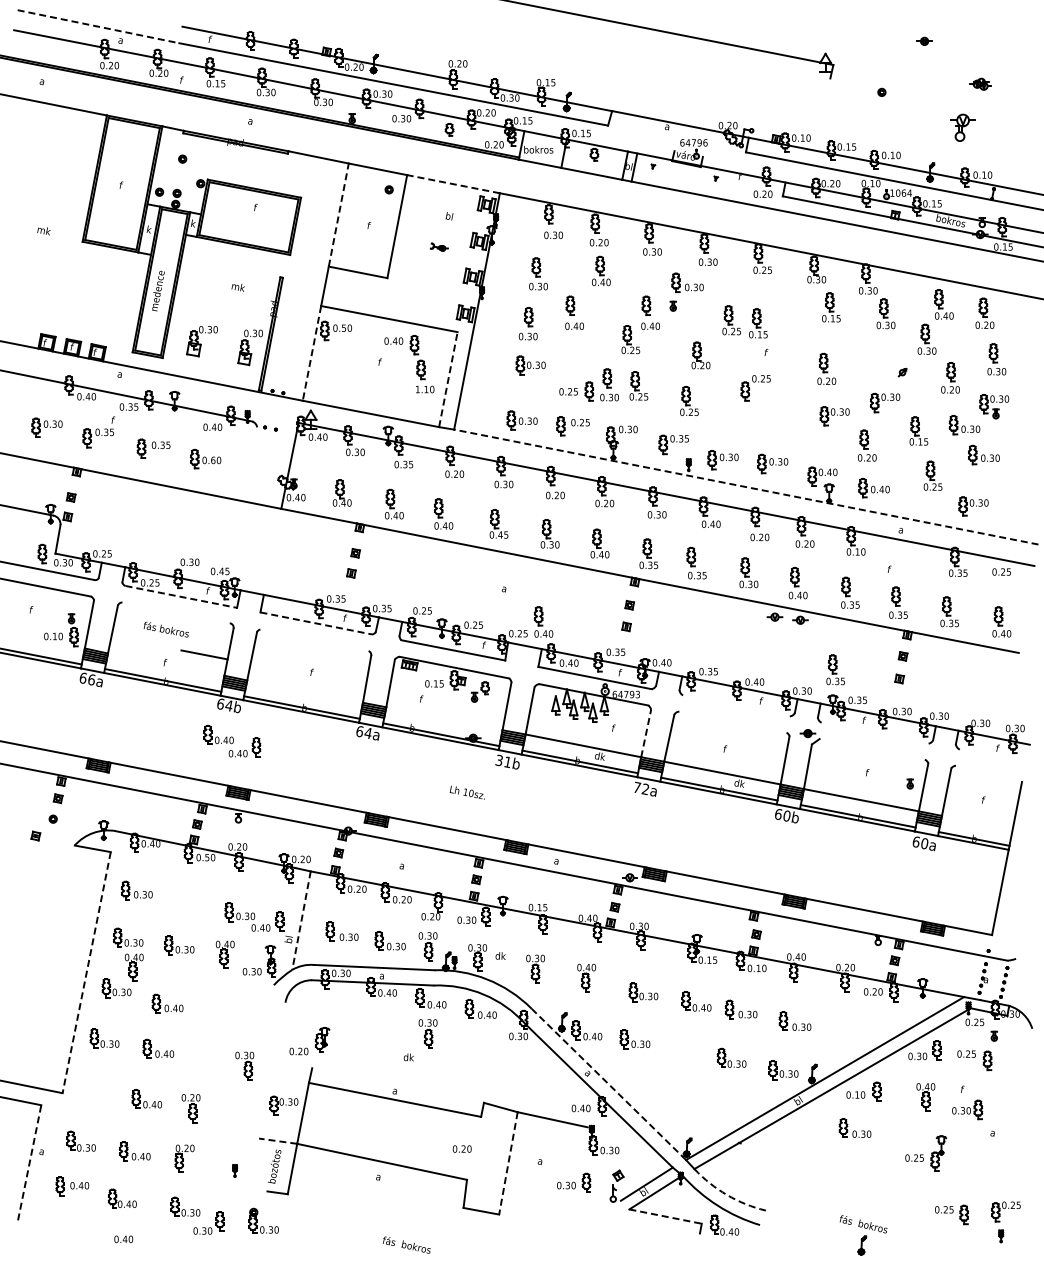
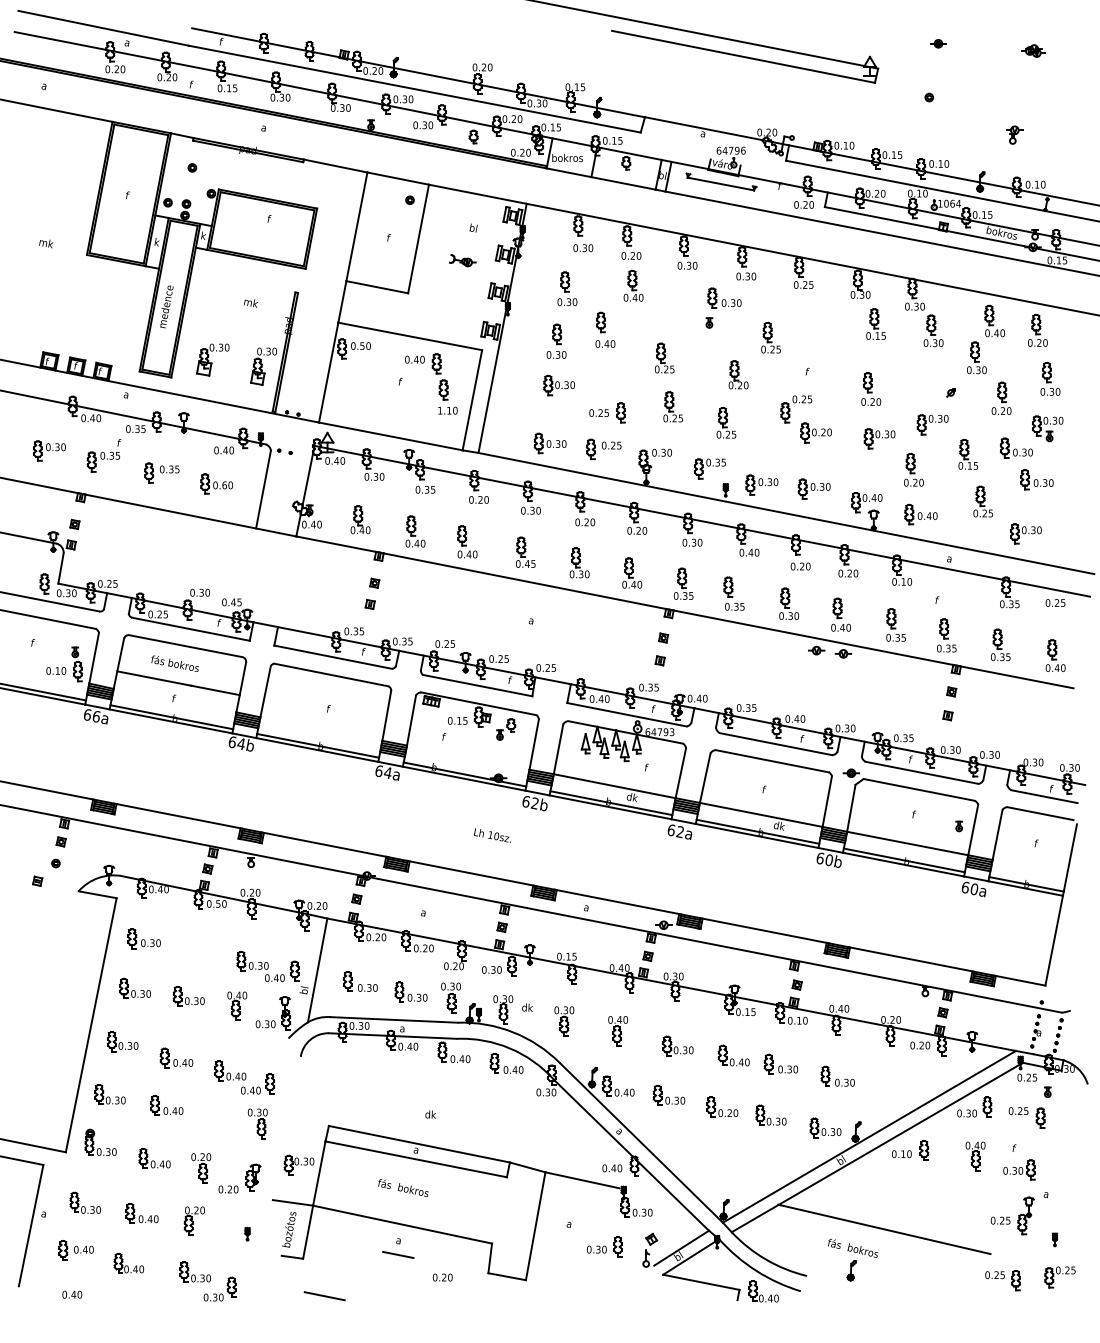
line: (98, 26) -> (103, 28), dashed -> solid
part: (924, 40) -> (938, 42), moved
line: (705, 53) -> (743, 56), added
part: (980, 83) -> (1033, 50), moved
part: (962, 128) -> (1014, 135), size x0.62
line: (683, 174) -> (720, 184), added
line: (453, 184) -> (477, 194), dashed -> solid
line: (338, 215) -> (356, 227), dashed -> solid
part: (439, 247) -> (463, 261), size x1.43
part: (650, 312) -> (685, 329), removed
part: (758, 323) -> (799, 341), removed
line: (311, 353) -> (328, 372), dashed -> solid
line: (448, 379) -> (472, 400), dashed -> solid
part: (609, 384) -> (642, 405), removed
part: (774, 410) -> (816, 432), added
line: (250, 464) -> (263, 489), added
line: (746, 487) -> (786, 513), dashed -> solid
line: (181, 596) -> (191, 628), dashed -> solid
line: (175, 612) -> (184, 645), added
part: (543, 621) -> (572, 655), removed
line: (316, 623) -> (333, 657), dashed -> solid
line: (314, 640) -> (331, 675), added
line: (146, 643) -> (154, 678), added
part: (835, 669) -> (880, 705), removed
line: (736, 705) -> (776, 743), added
line: (732, 721) -> (771, 760), added
line: (874, 732) -> (921, 772), added
line: (646, 733) -> (681, 773), dashed -> solid
part: (232, 740) -> (244, 1076), moved
line: (871, 749) -> (918, 790), added
line: (990, 755) -> (1043, 796), added
text: (503, 760) -> (530, 801), 31b -> 62b
line: (987, 771) -> (1040, 813), added
text: (637, 787) -> (671, 830), 72a -> 62a
line: (301, 921) -> (317, 971), dashed -> solid
part: (133, 967) -> (140, 1019), removed
line: (86, 972) -> (91, 1025), dashed -> solid
part: (427, 1033) -> (450, 1089), removed
part: (309, 1041) -> (239, 1178), moved
part: (685, 1049) -> (722, 1106), added
line: (609, 1084) -> (642, 1143), dashed -> solid
line: (397, 1085) -> (418, 1144), added
part: (854, 1127) -> (900, 1188), removed
line: (277, 1141) -> (292, 1203), dashed -> solid
text: (461, 1148) -> (441, 1276), moved
part: (926, 1153) -> (1013, 1215), moved
line: (29, 1162) -> (30, 1225), dashed -> solid
line: (508, 1163) -> (535, 1226), dashed -> solid
line: (840, 1166) -> (885, 1229), added
line: (377, 1190) -> (397, 1254), added
arc: (727, 1195) -> (766, 1260), dashed -> solid
line: (665, 1216) -> (701, 1282), dashed -> solid
part: (263, 1220) -> (100, 1142), moved
line: (308, 1229) -> (324, 1295), added
part: (863, 1235) -> (852, 1260), moved
part: (1001, 1236) -> (1055, 1240), moved
text: (123, 1239) -> (72, 1294), moved
text: (406, 1244) -> (402, 1187), moved

